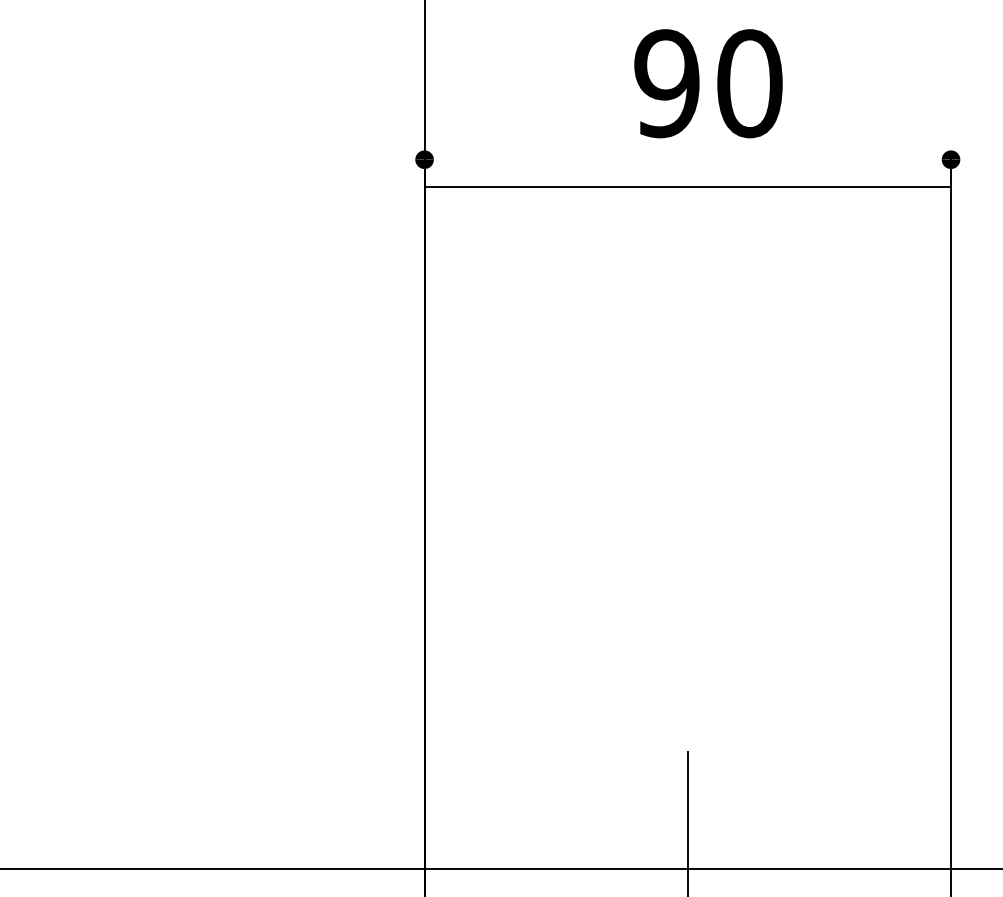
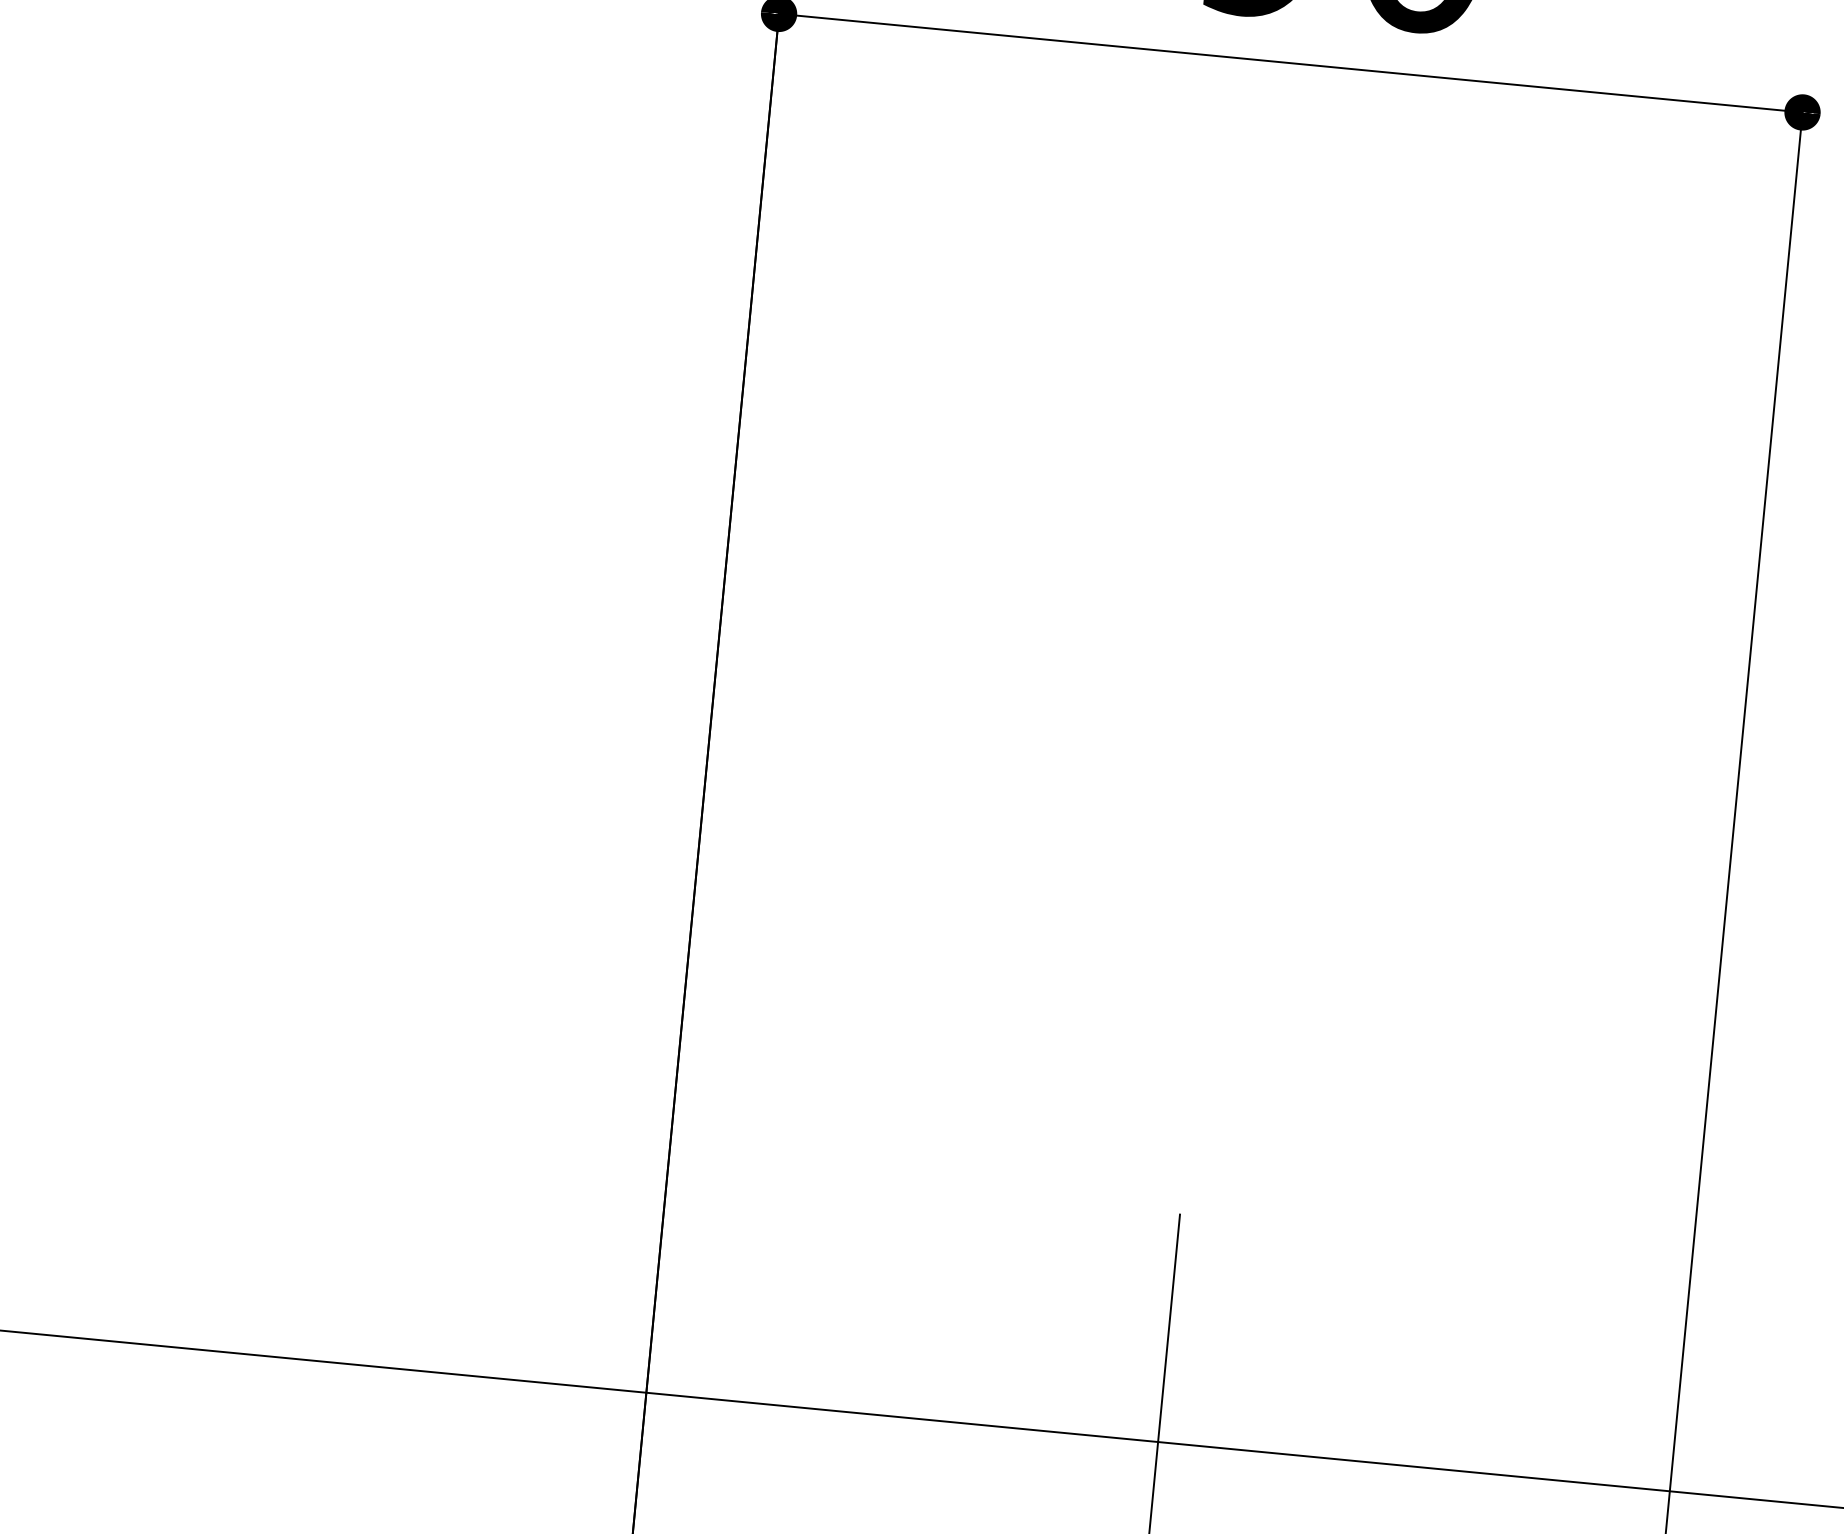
line: (687, 186) -> (1290, 62), moved

